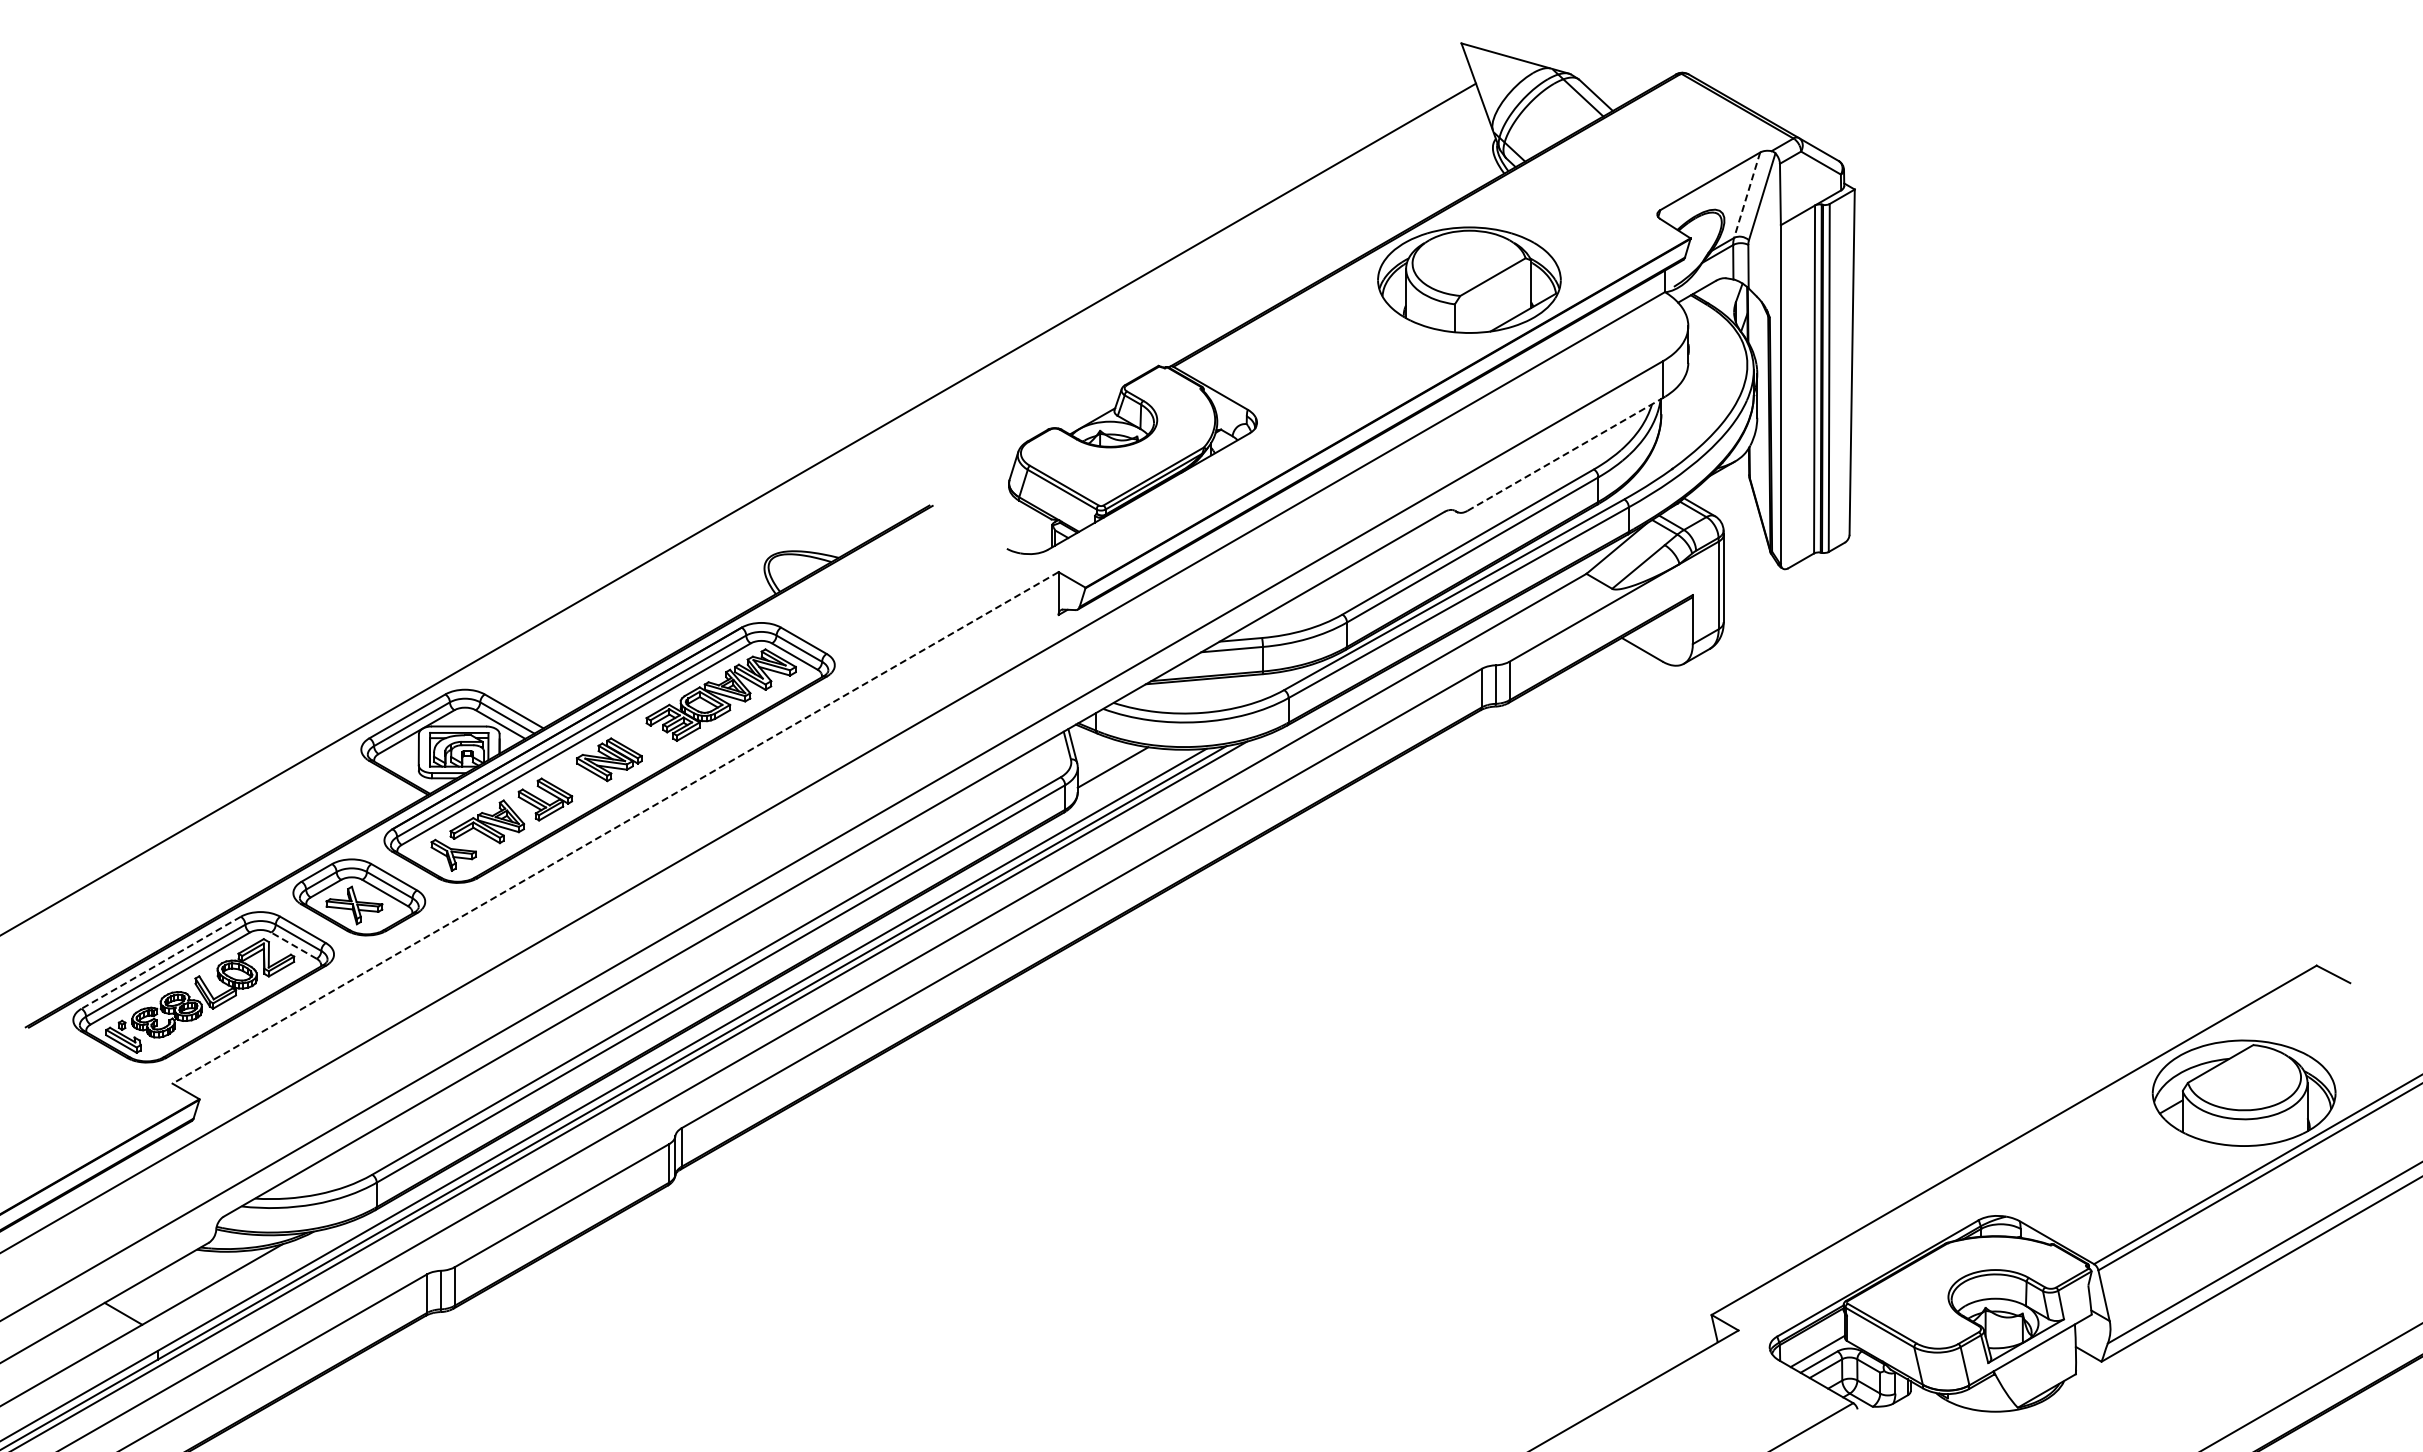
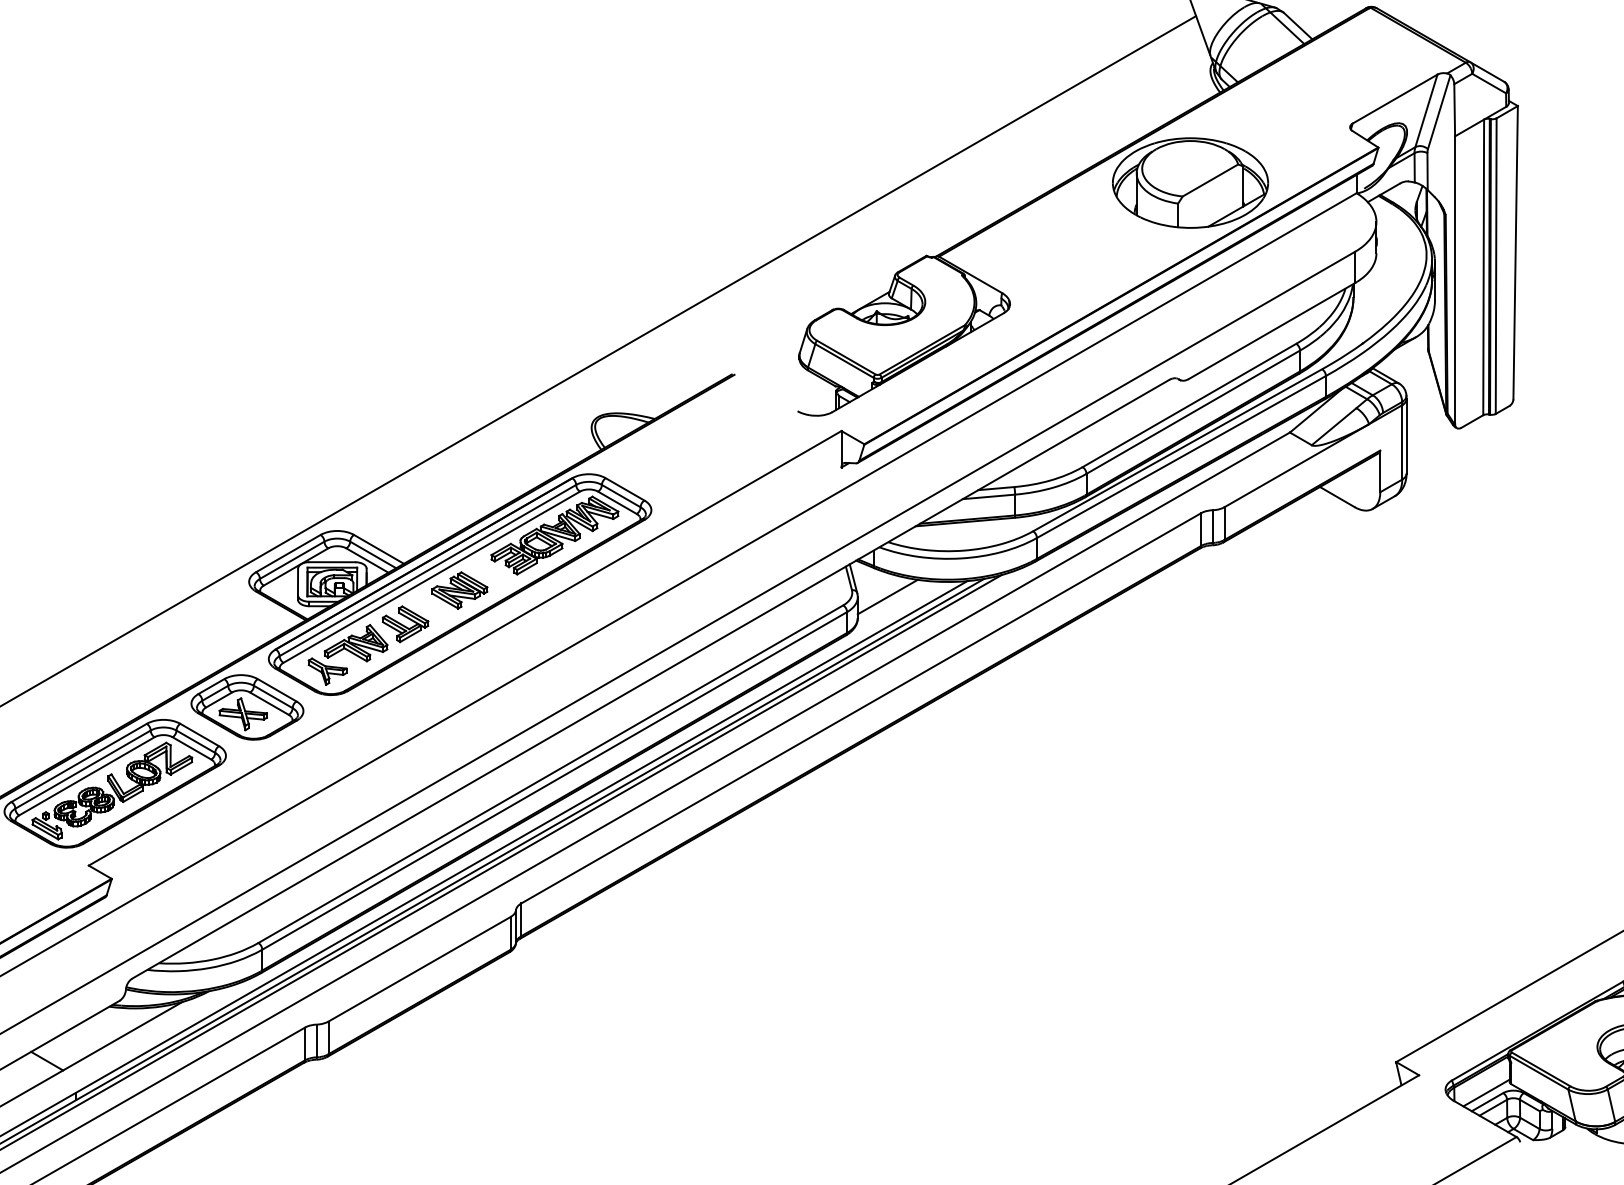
line: (1747, 195) -> (1426, 111), dashed -> solid
line: (1565, 454) -> (1272, 331), dashed -> solid
line: (615, 827) -> (465, 648), dashed -> solid
line: (293, 945) -> (191, 748), dashed -> solid
line: (160, 963) -> (78, 763), dashed -> solid

